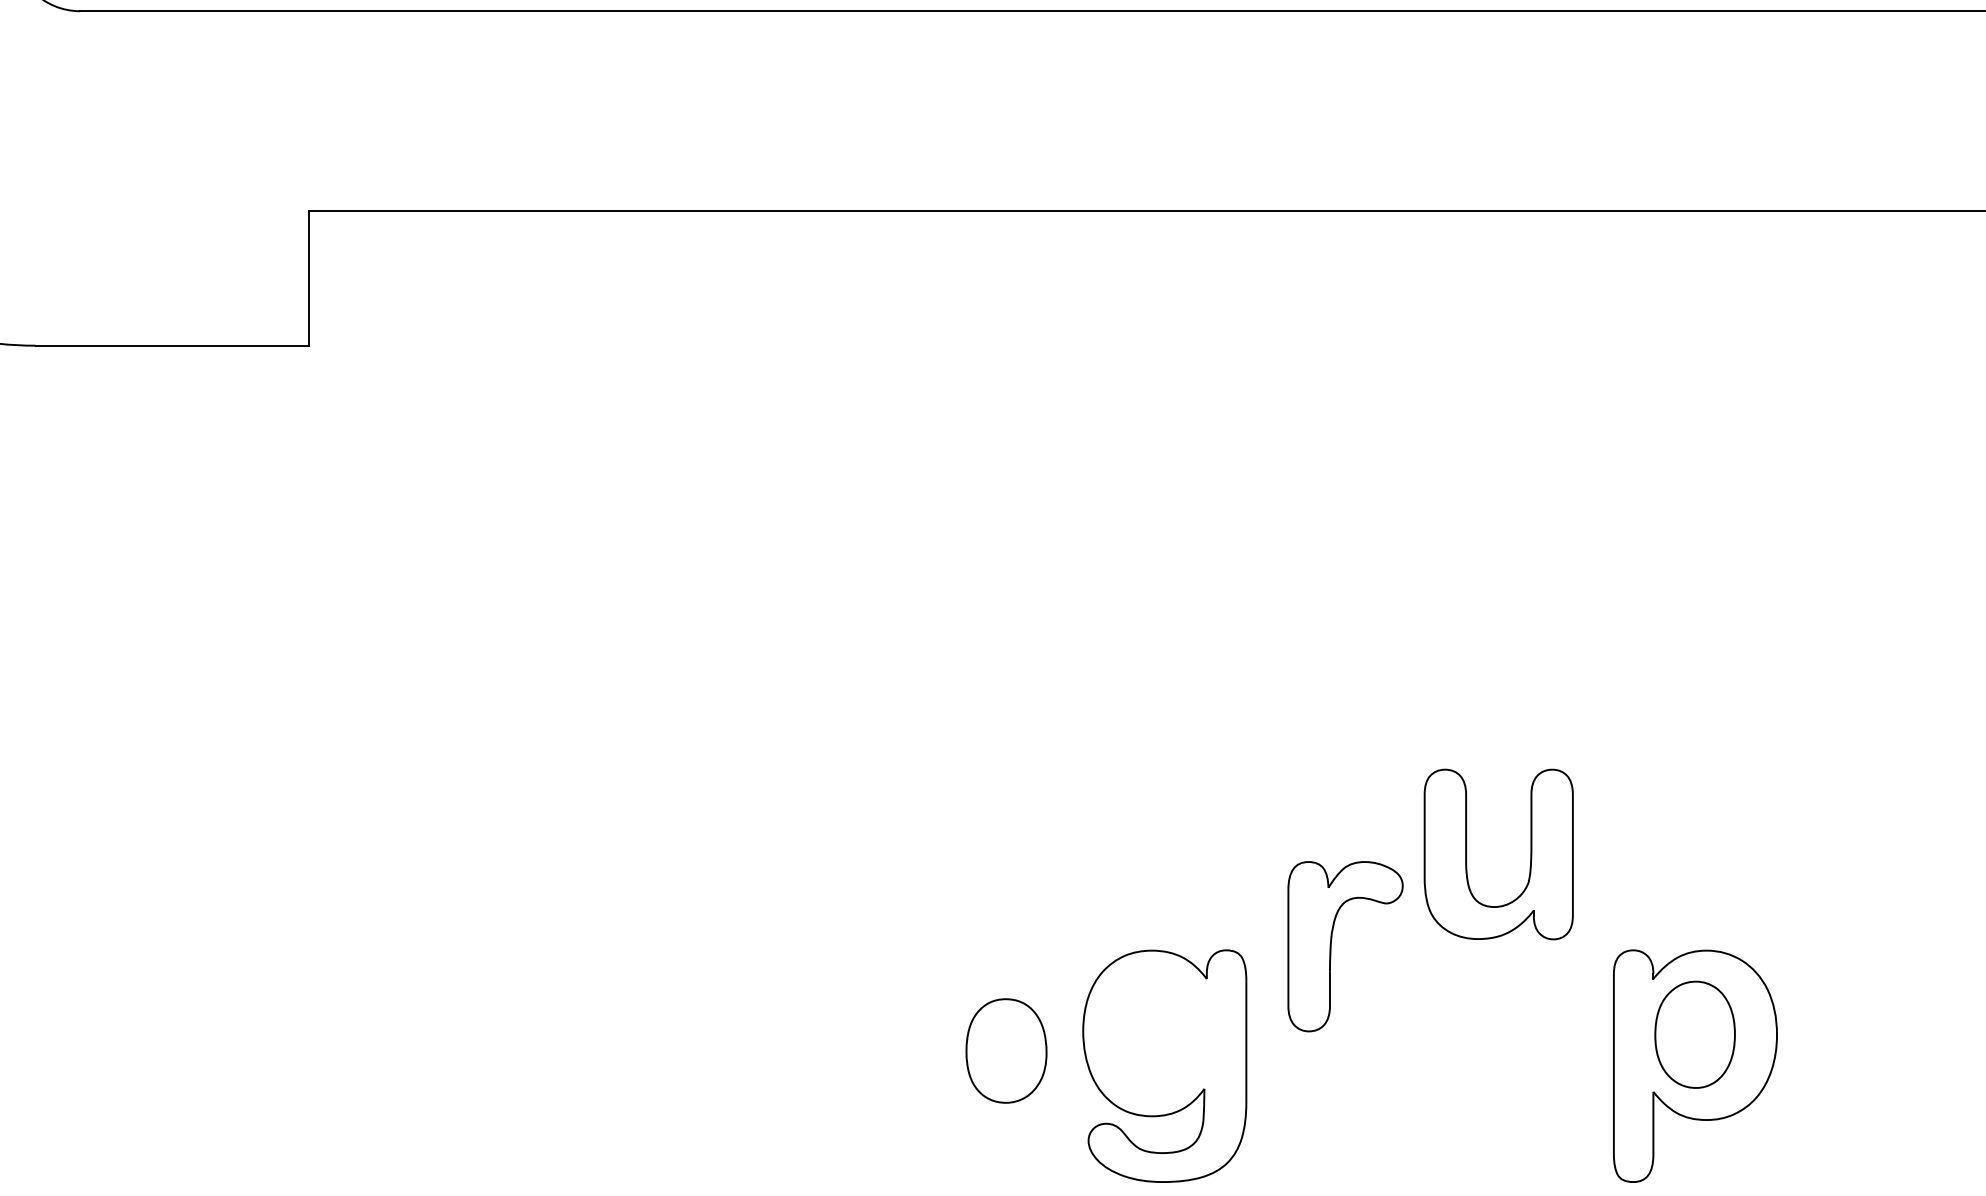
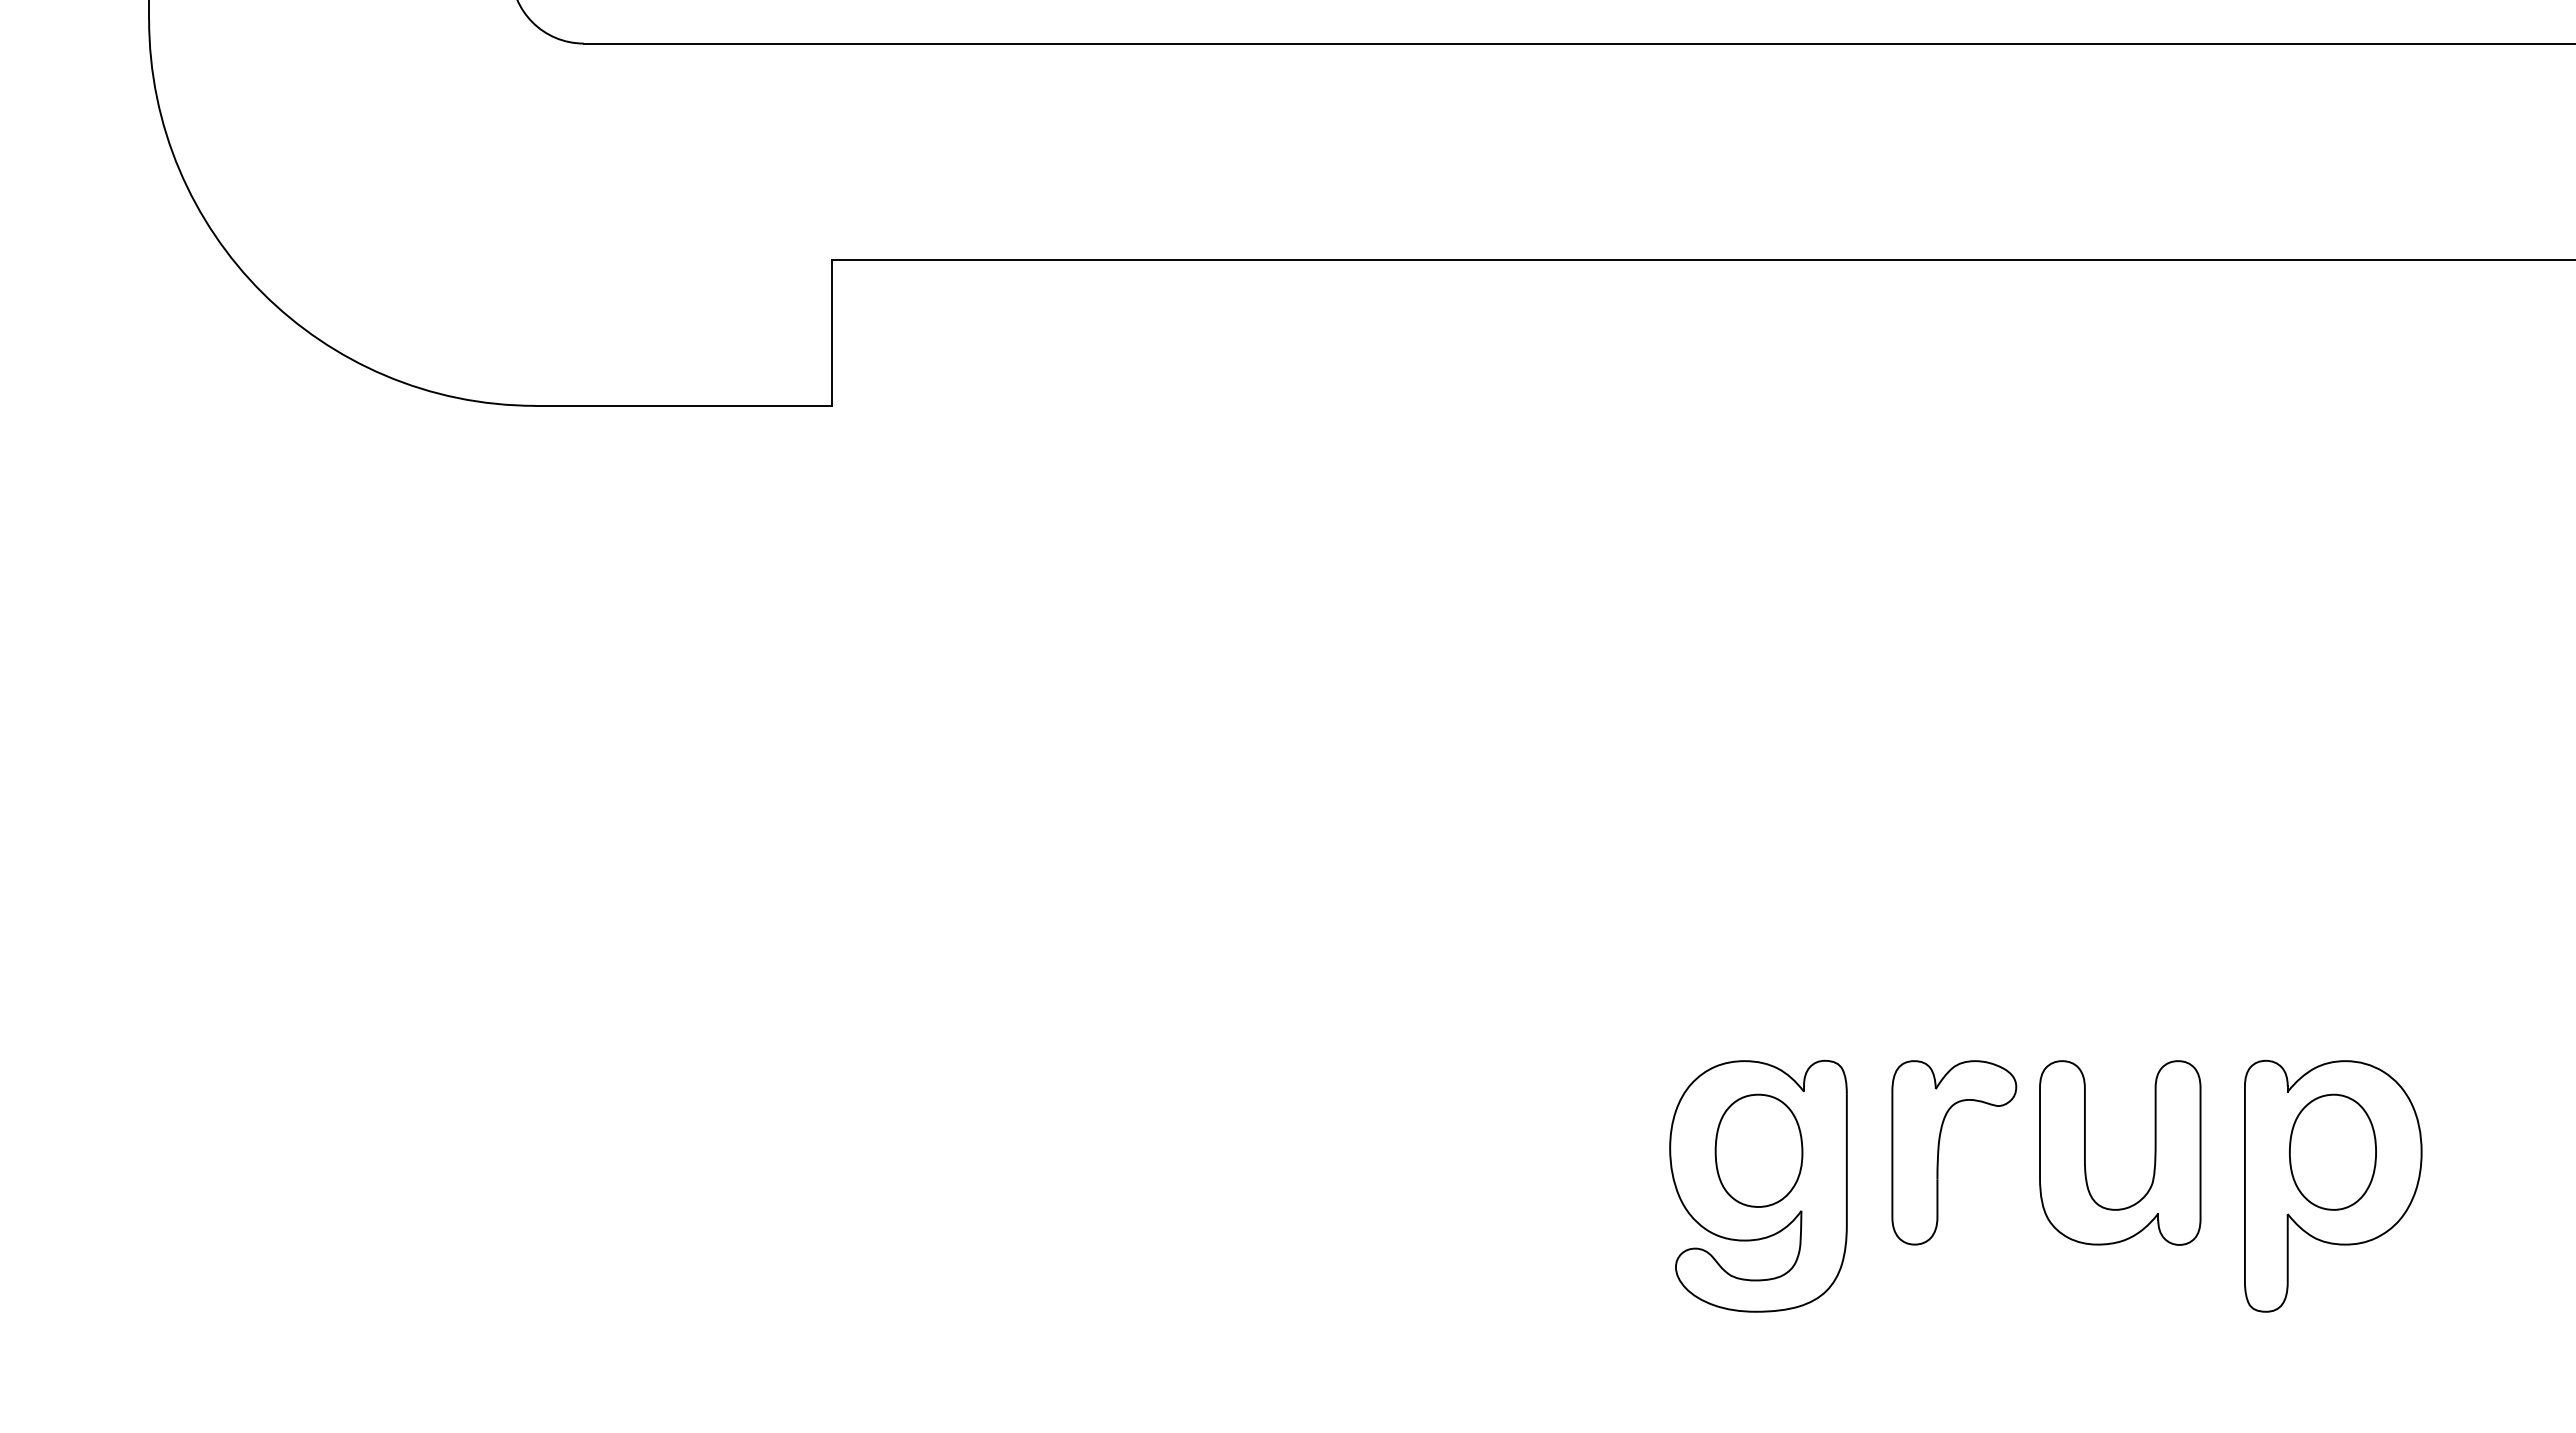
part: (1530, 854) -> (2154, 1152), moved
part: (1331, 946) -> (1939, 1152), moved
part: (1006, 1050) -> (1758, 1150), moved

